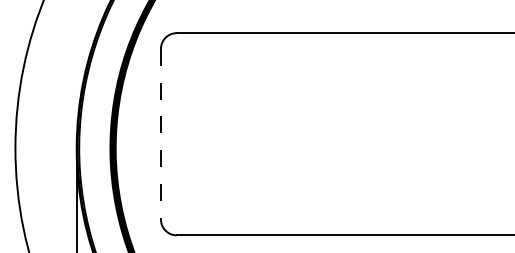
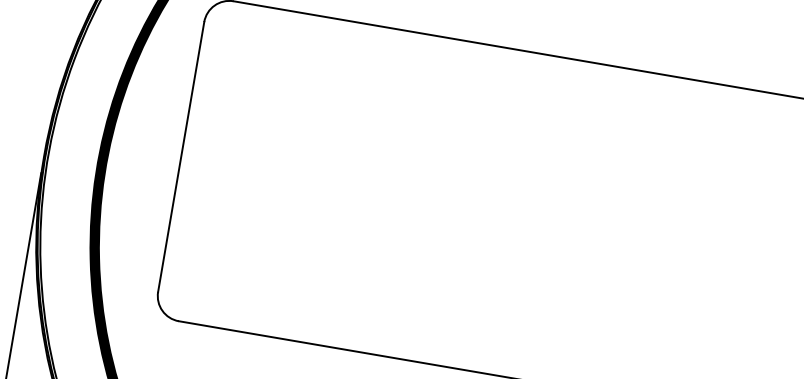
line: (160, 134) -> (180, 157), dashed -> solid

